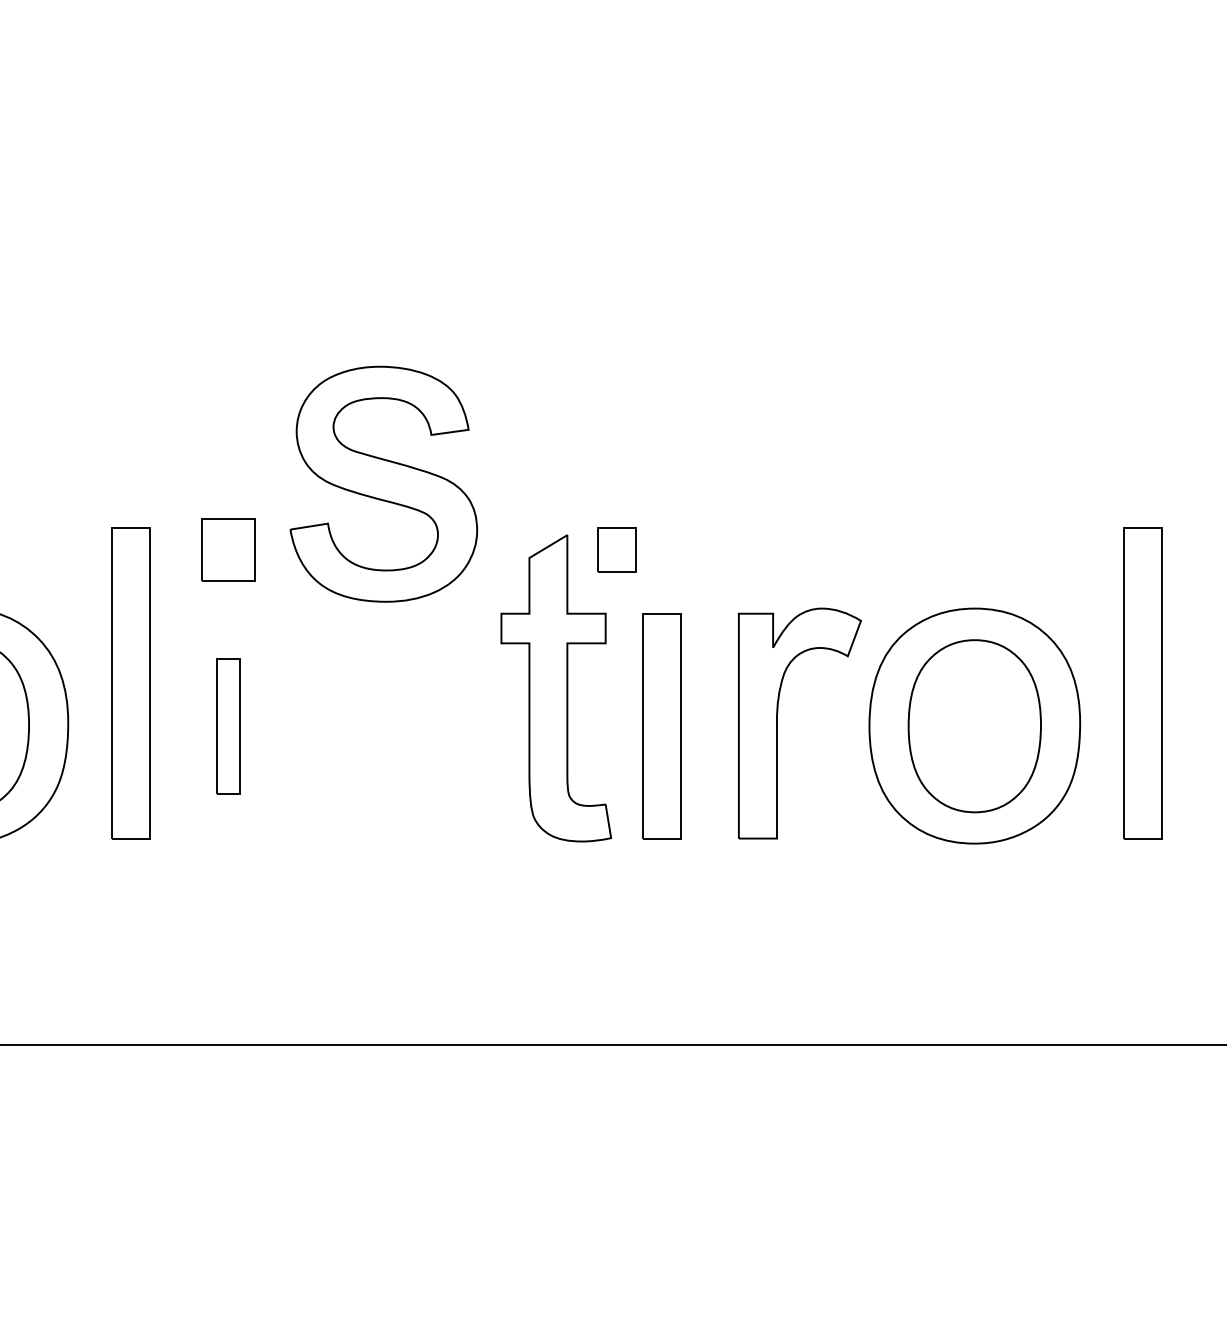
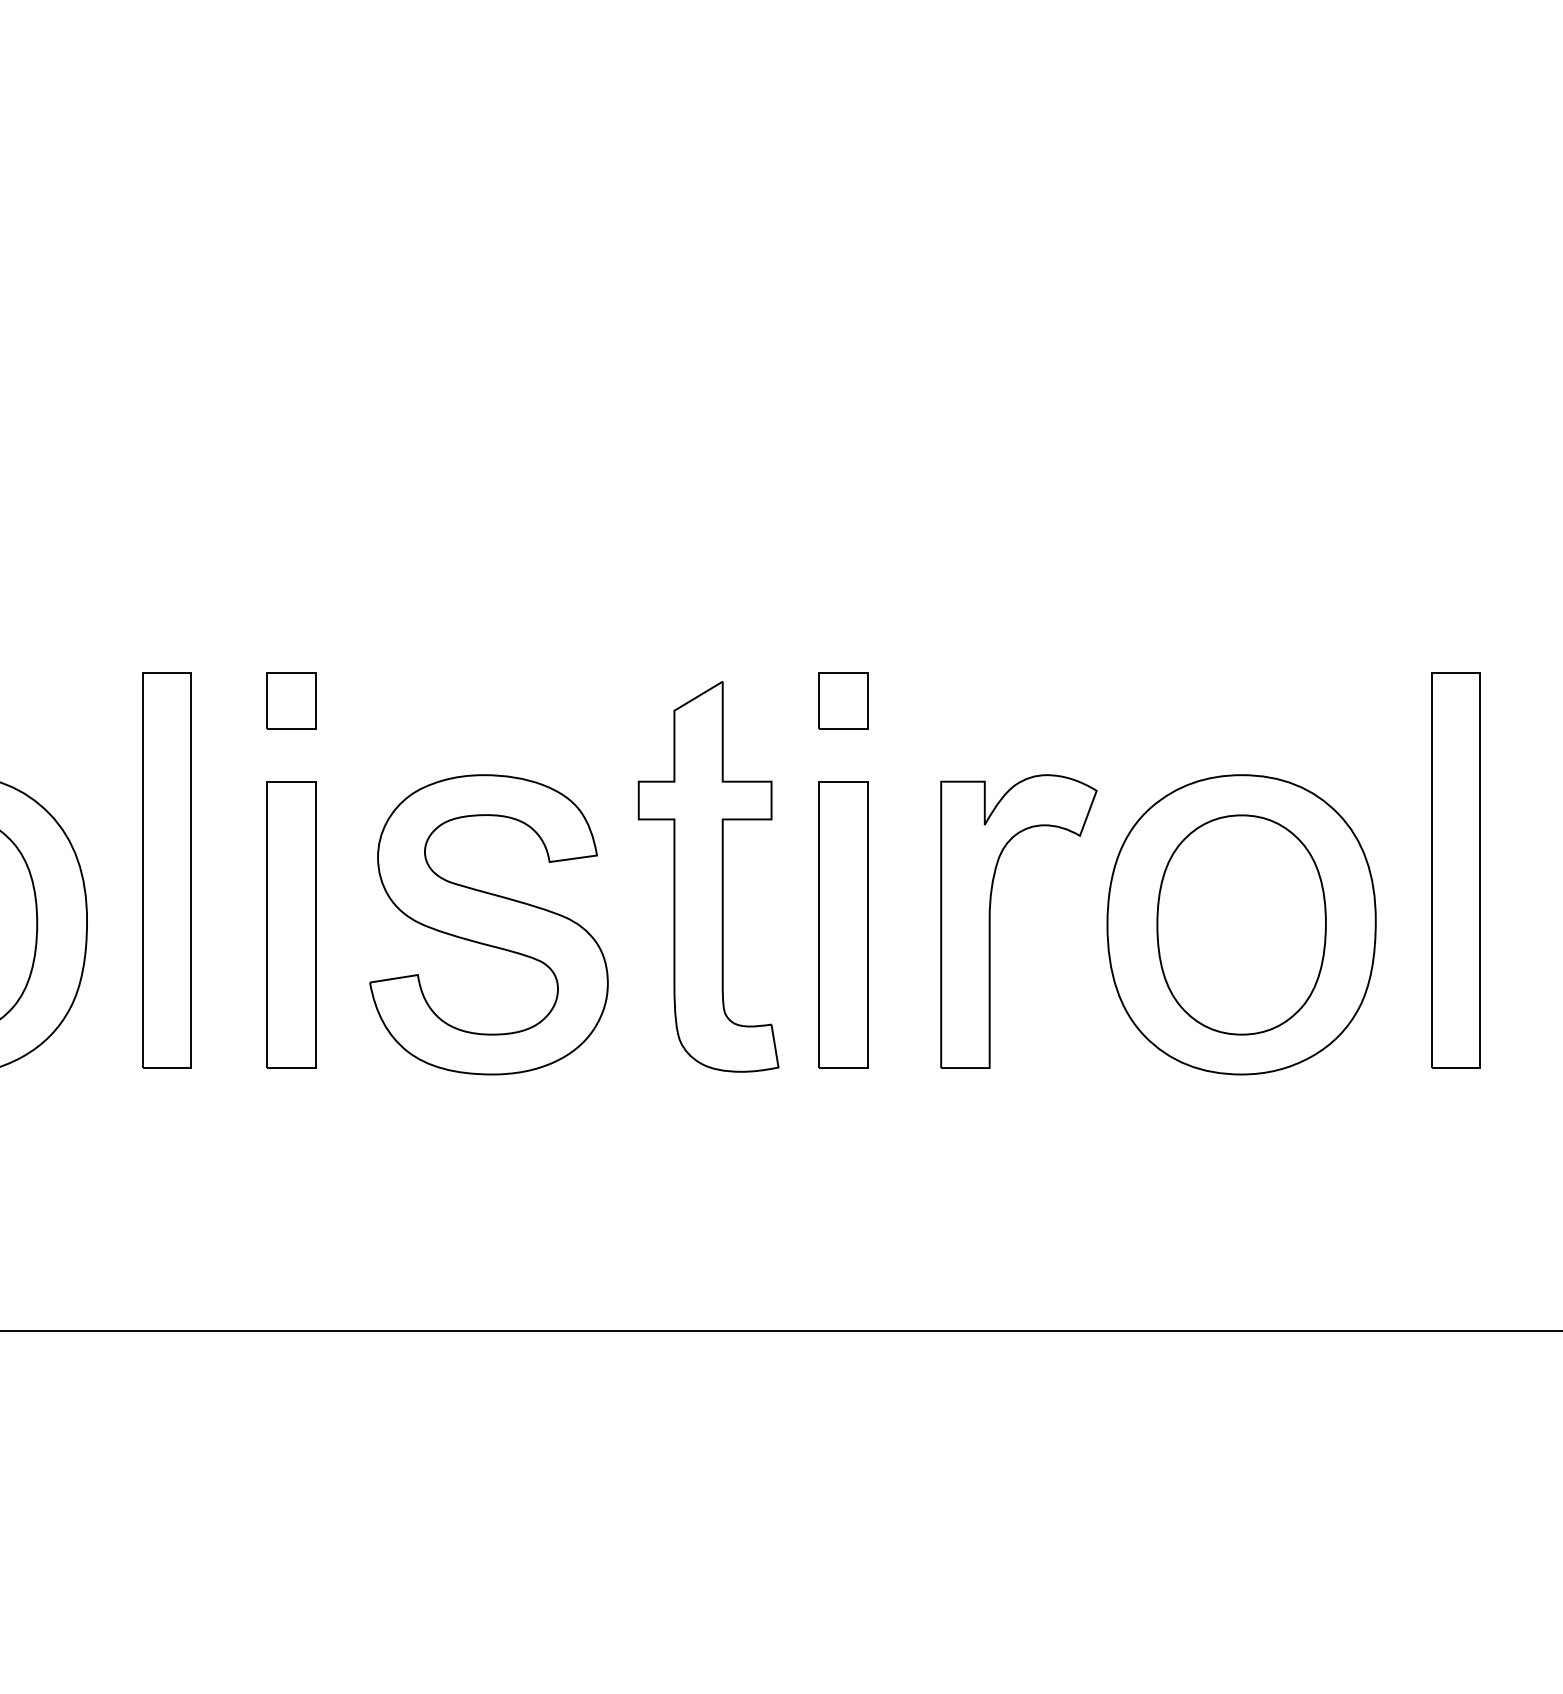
part: (383, 484) -> (488, 924), moved
part: (228, 549) -> (291, 700), size x0.71
part: (616, 549) -> (843, 700), moved
part: (228, 725) -> (291, 924), size x1.67

